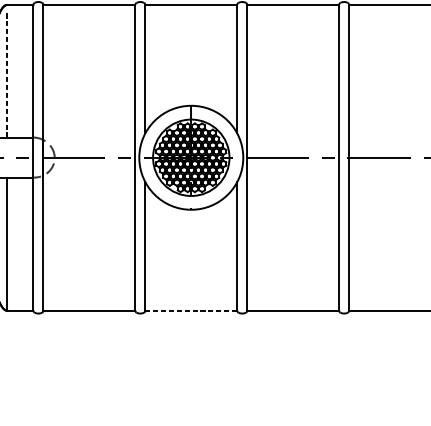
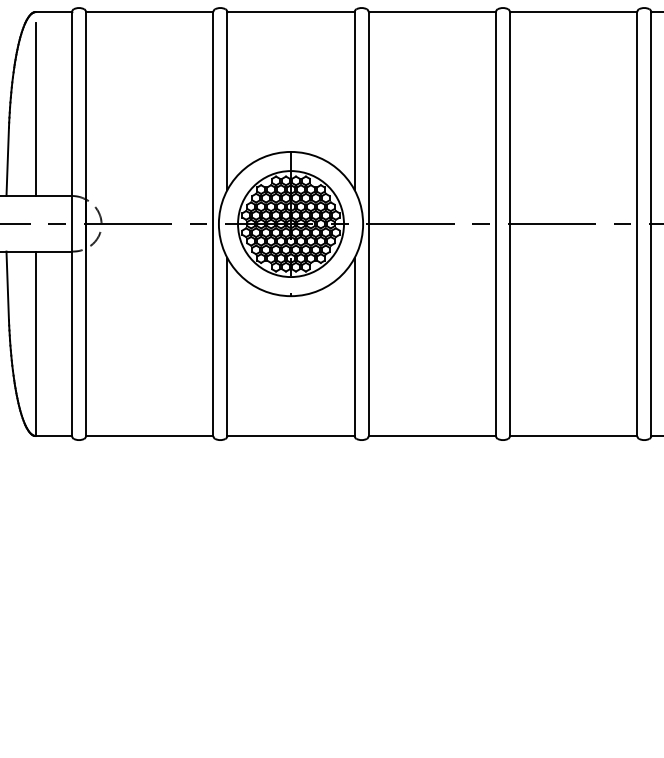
line: (7, 75) -> (35, 109), dashed -> solid
line: (191, 310) -> (291, 436), dashed -> solid

